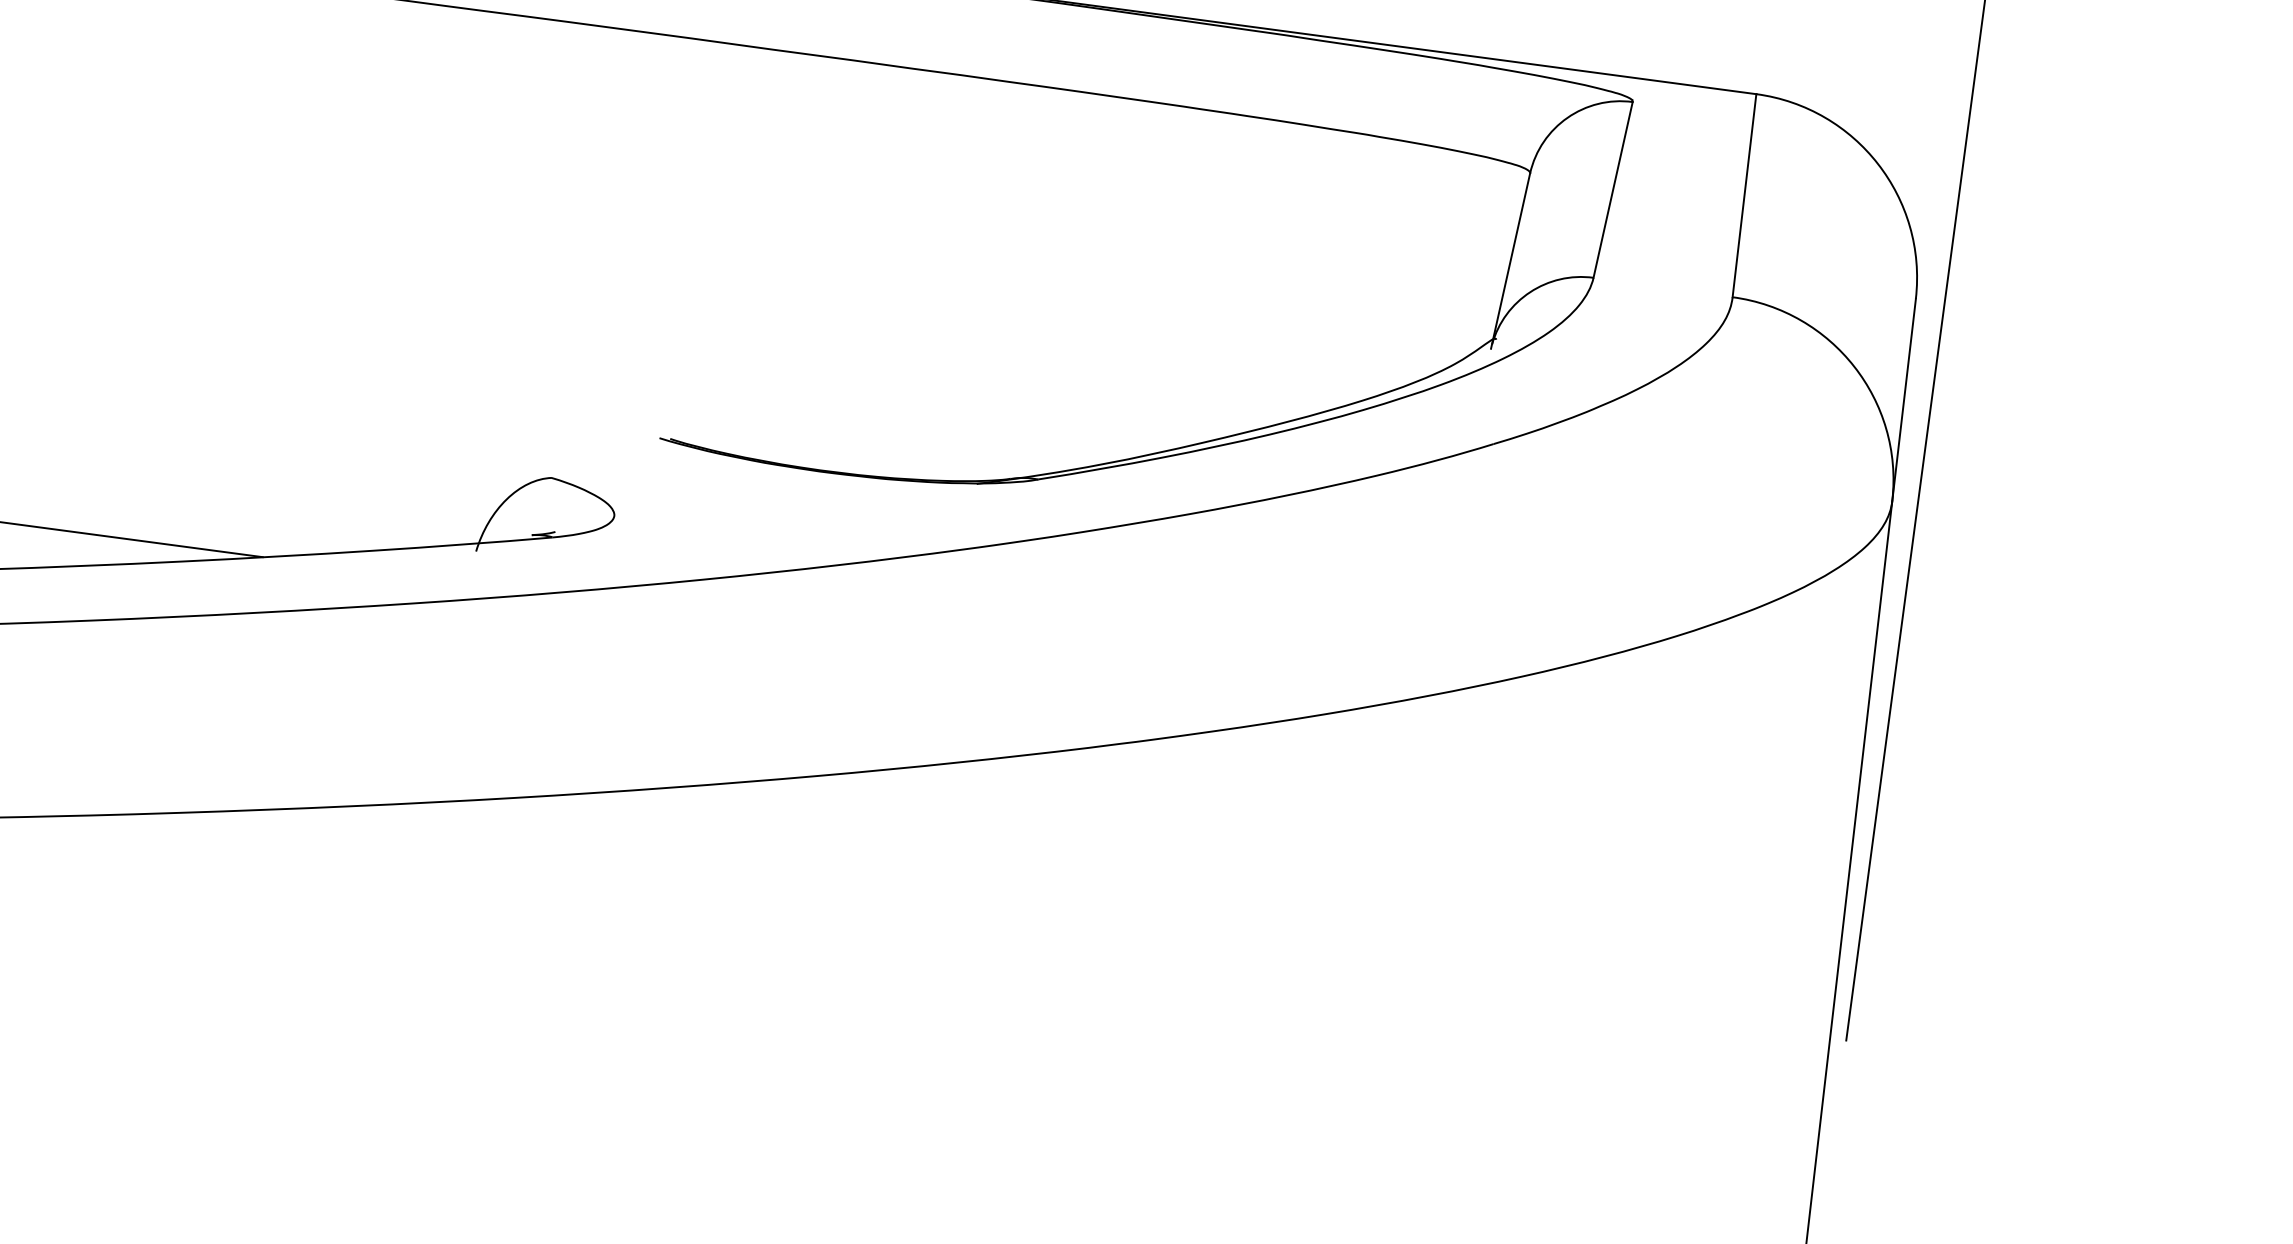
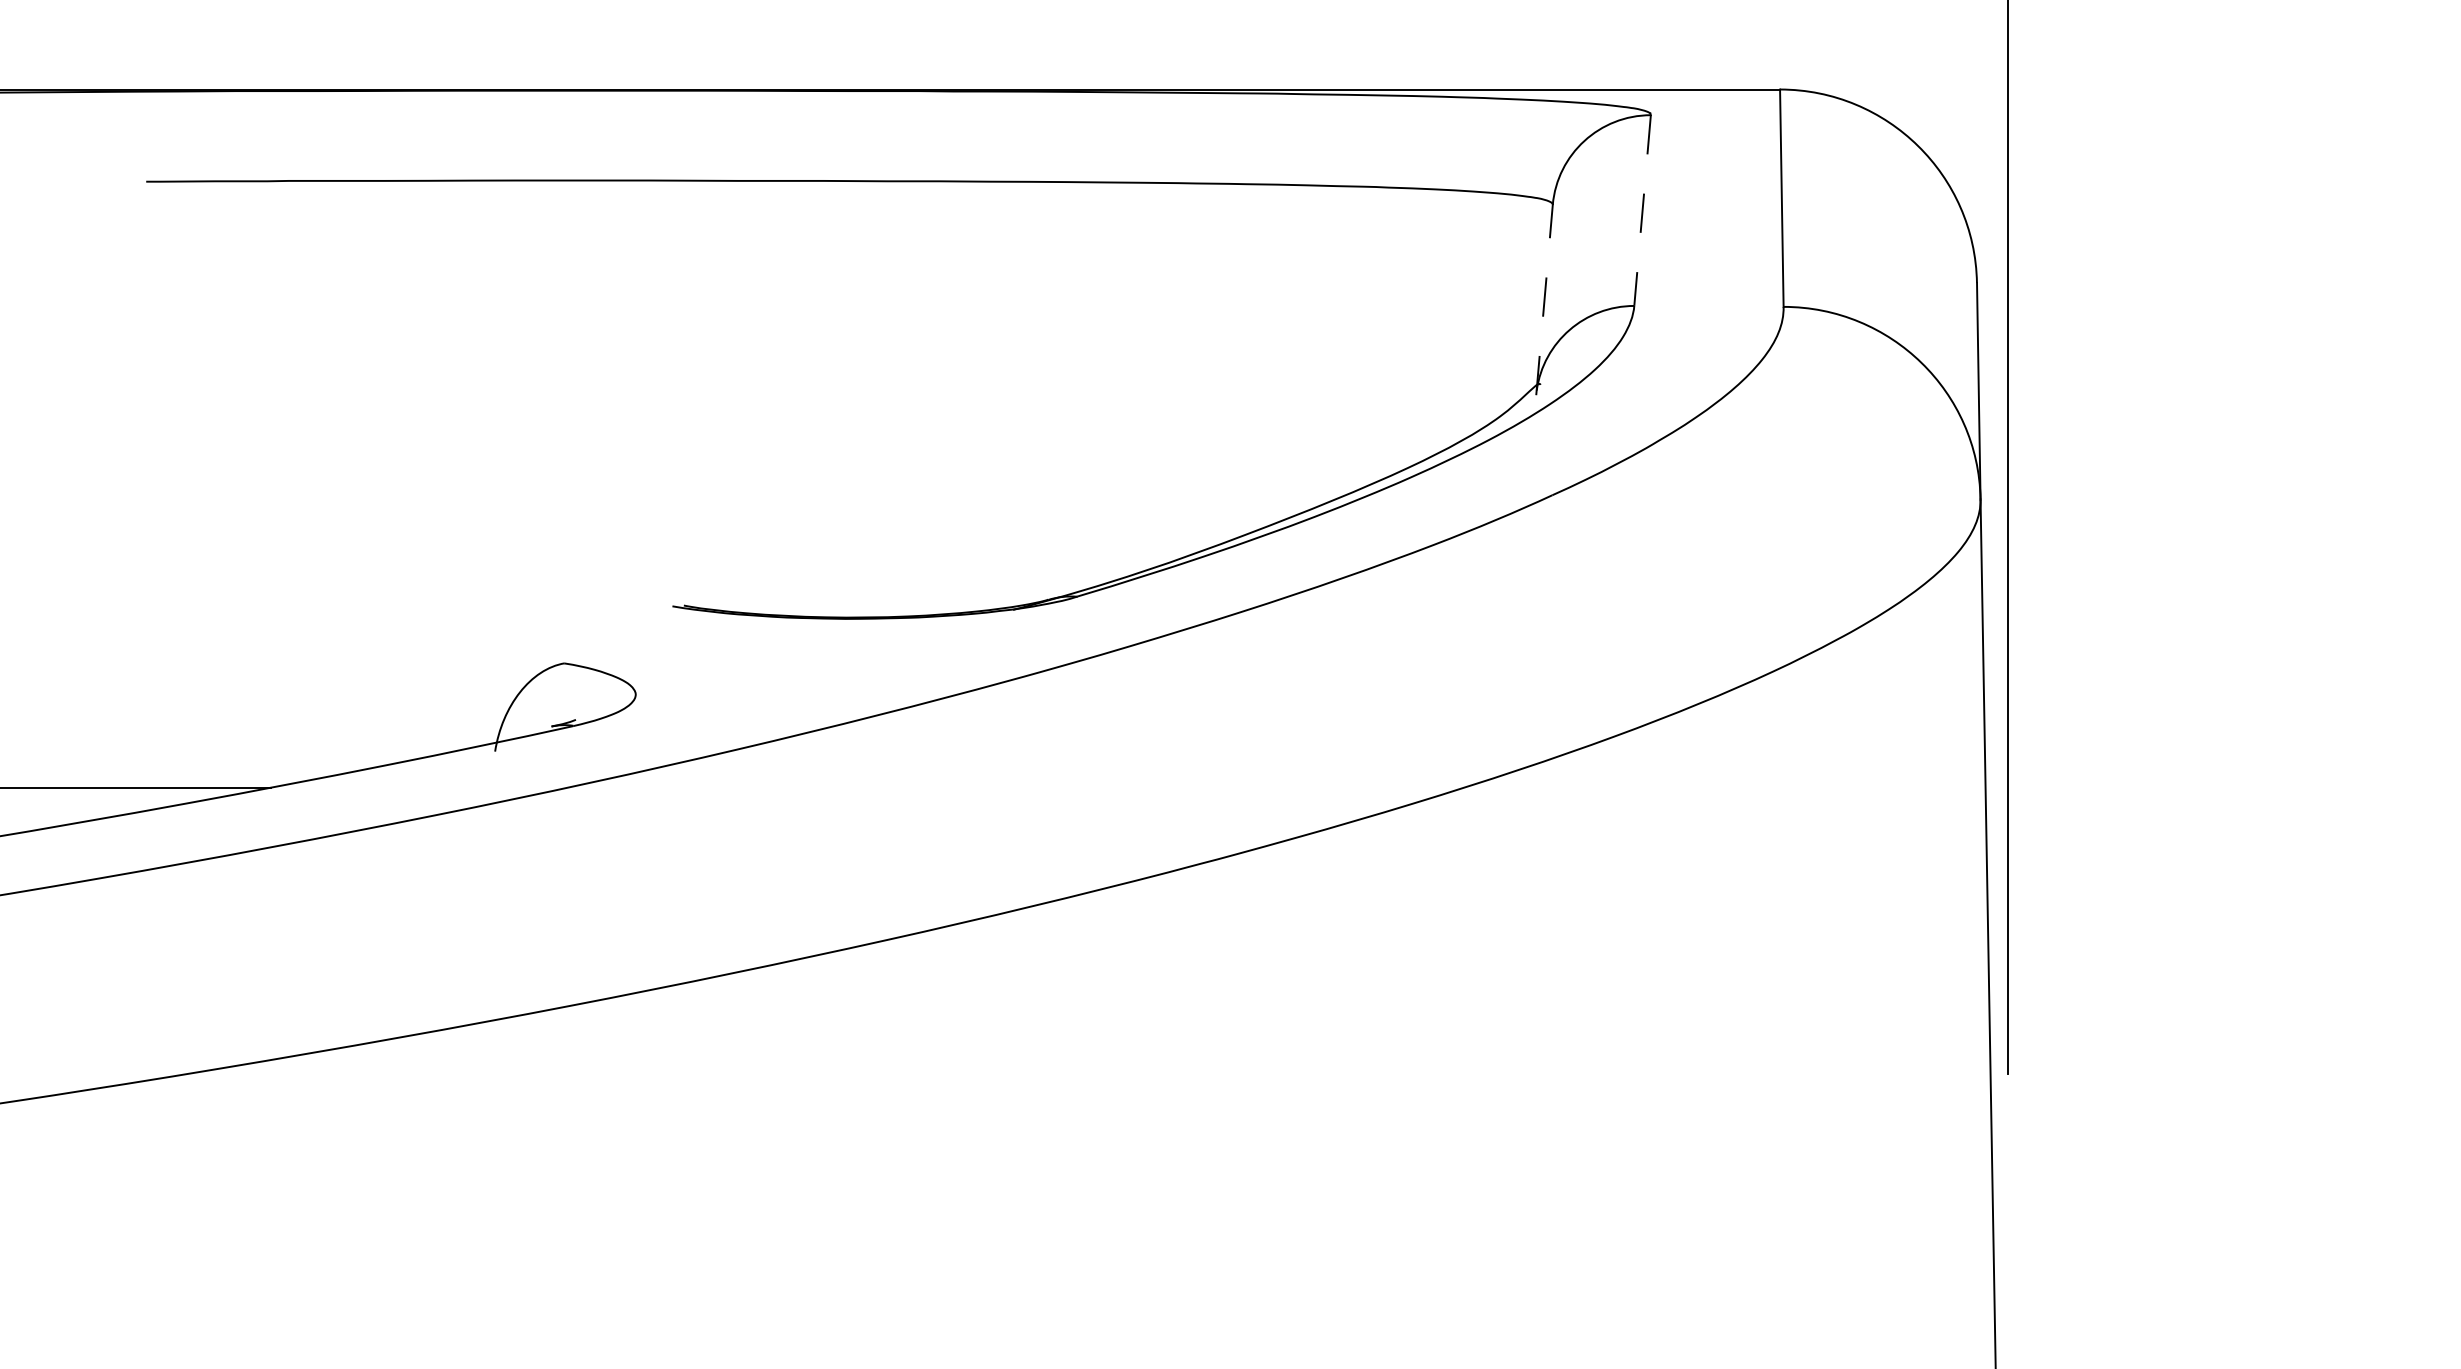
line: (1613, 189) -> (1642, 210), solid -> dashed
line: (1510, 260) -> (1544, 299), solid -> dashed

